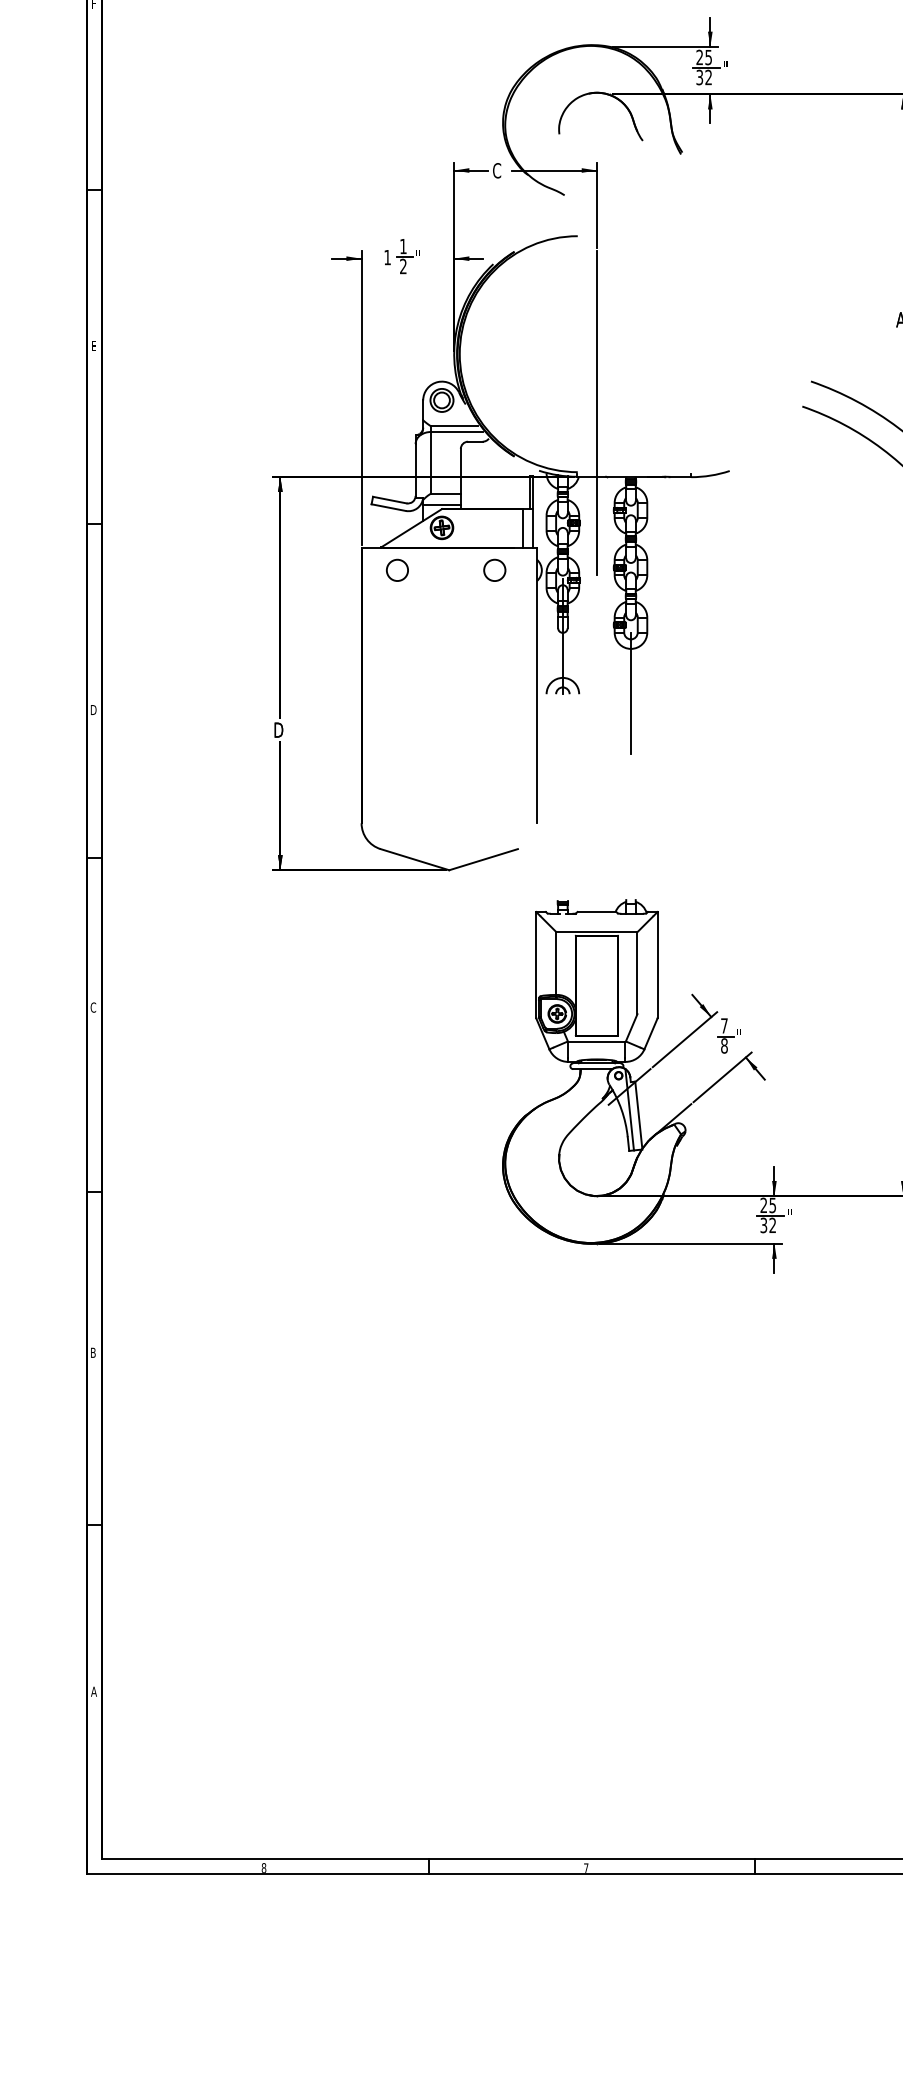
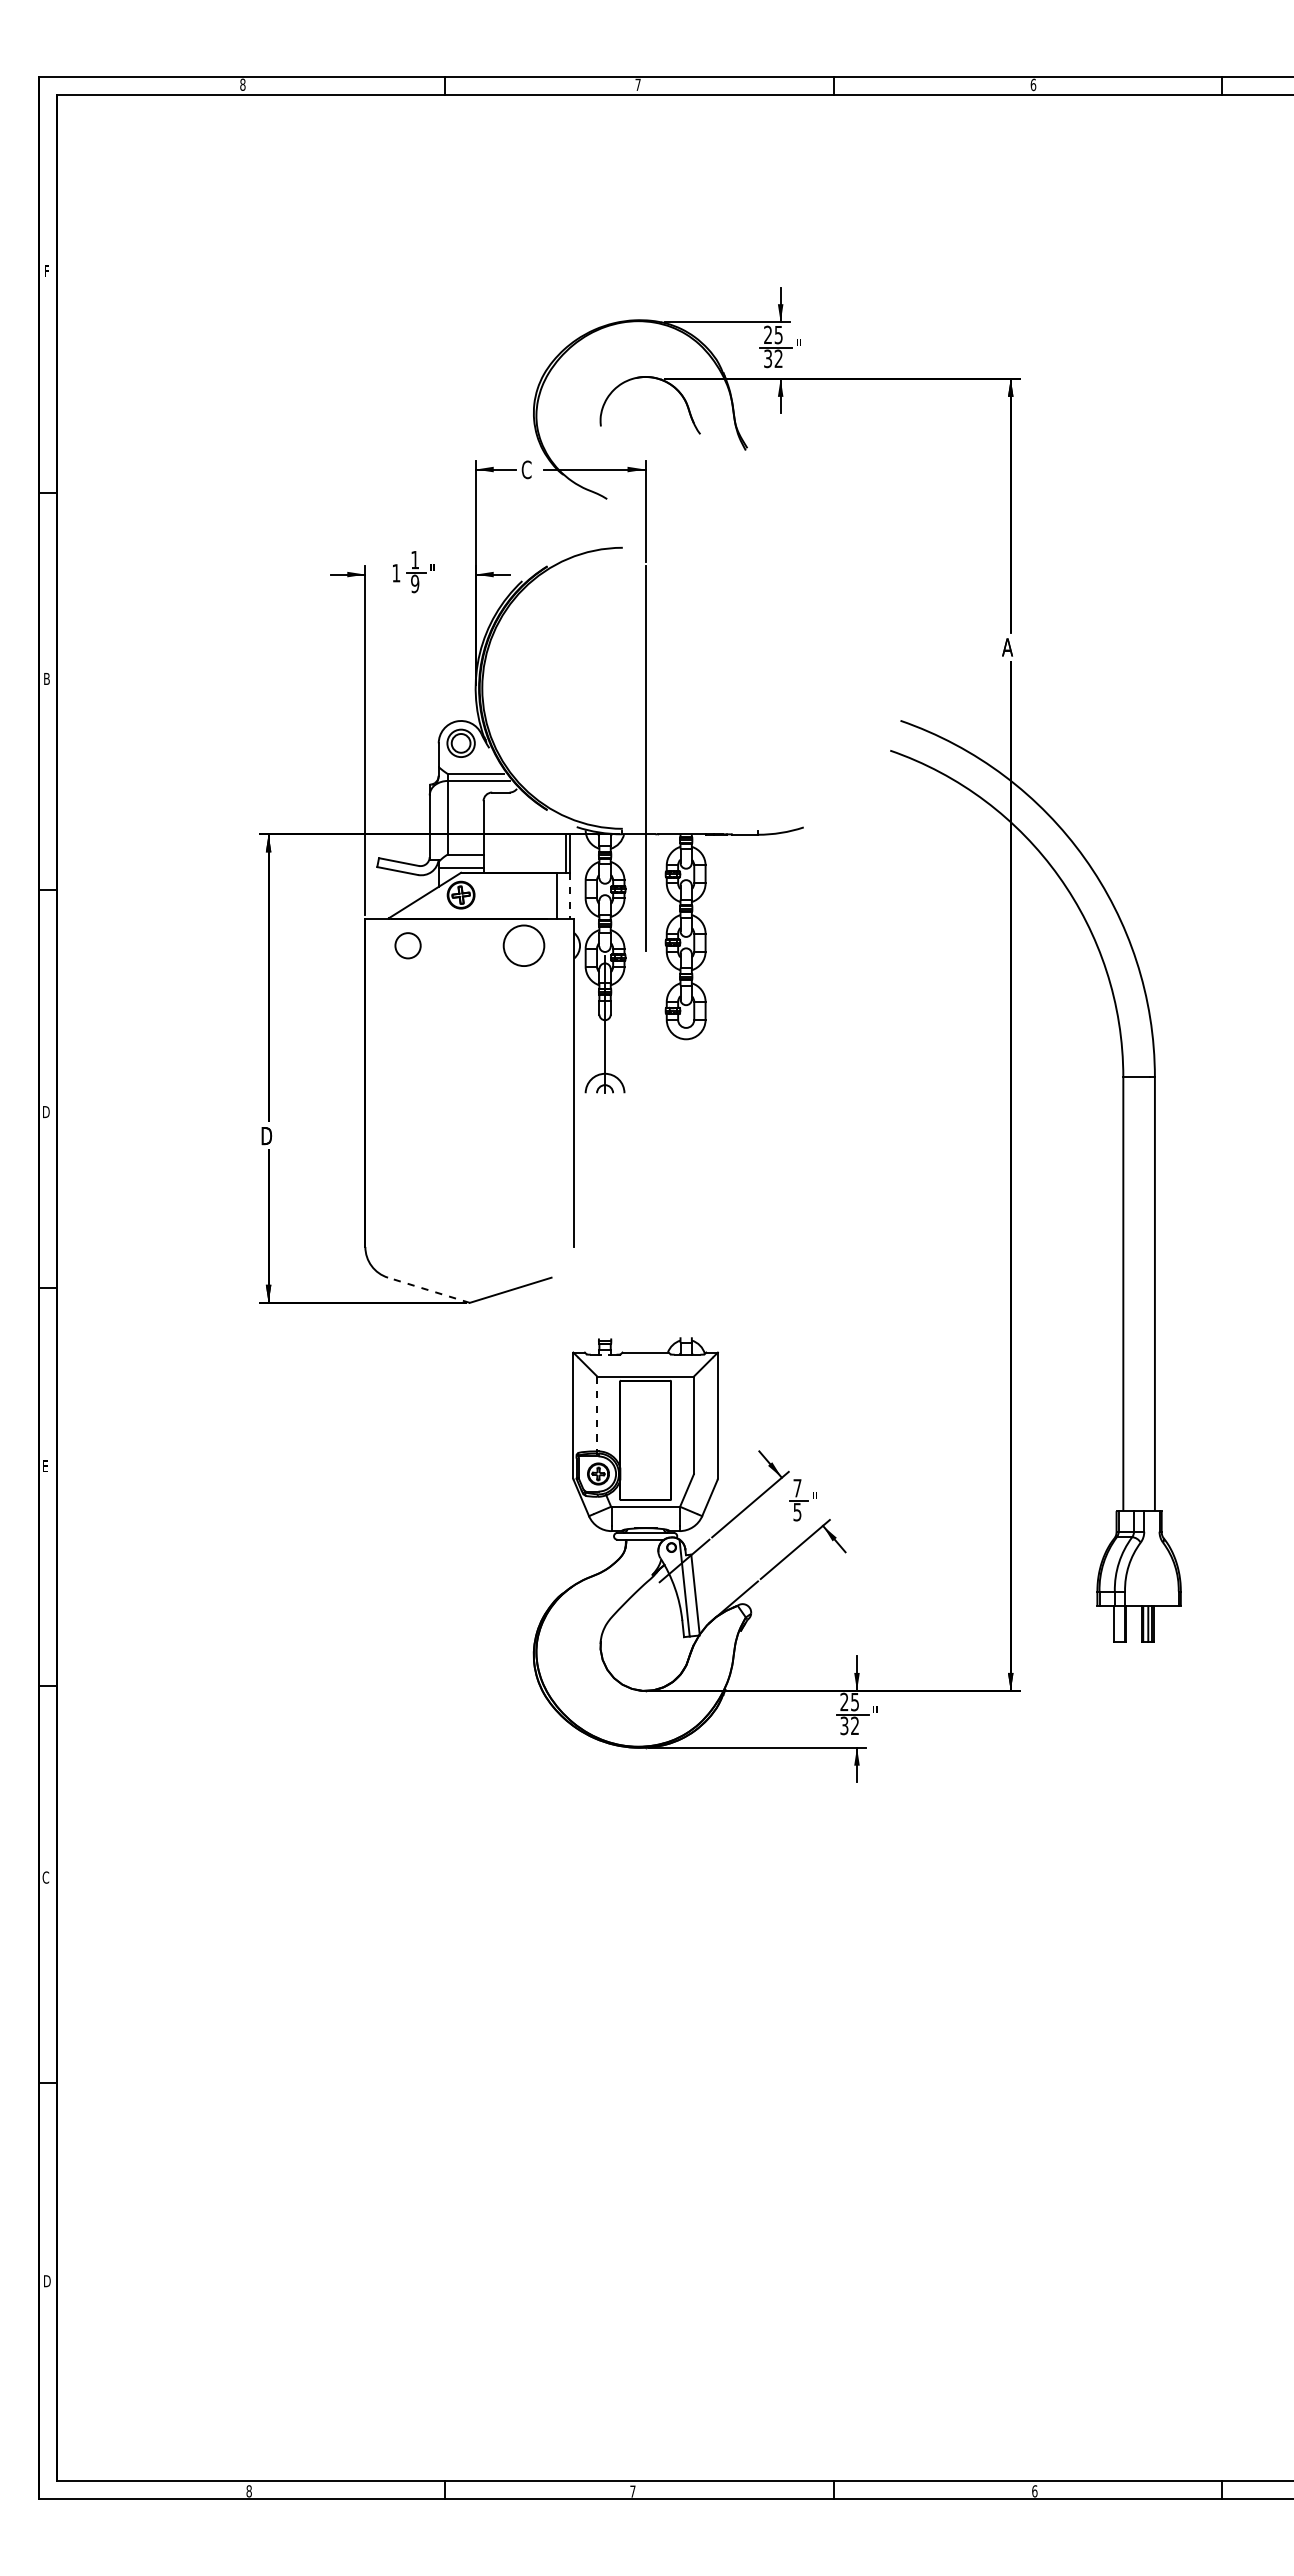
text: (403, 266) -> (415, 583), 2 -> 9
text: (93, 345) -> (46, 678), E -> B
line: (533, 528) -> (569, 895), solid -> dashed
circle: (494, 570) -> (523, 945), size x1.6
line: (631, 692) -> (686, 1091), removed
line: (414, 859) -> (428, 1290), solid -> dashed
line: (556, 963) -> (597, 1414), solid -> dashed
text: (92, 1007) -> (45, 1466), C -> E
text: (724, 1045) -> (797, 1511), 8 -> 5
text: (92, 1352) -> (45, 1877), B -> C
text: (93, 1692) -> (46, 2281), A -> D

